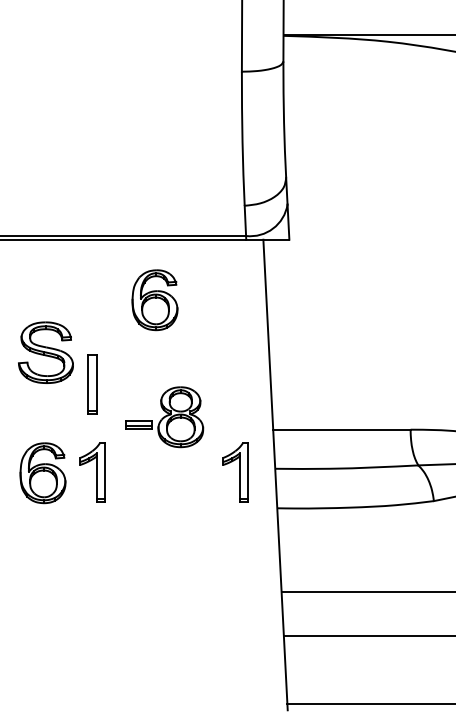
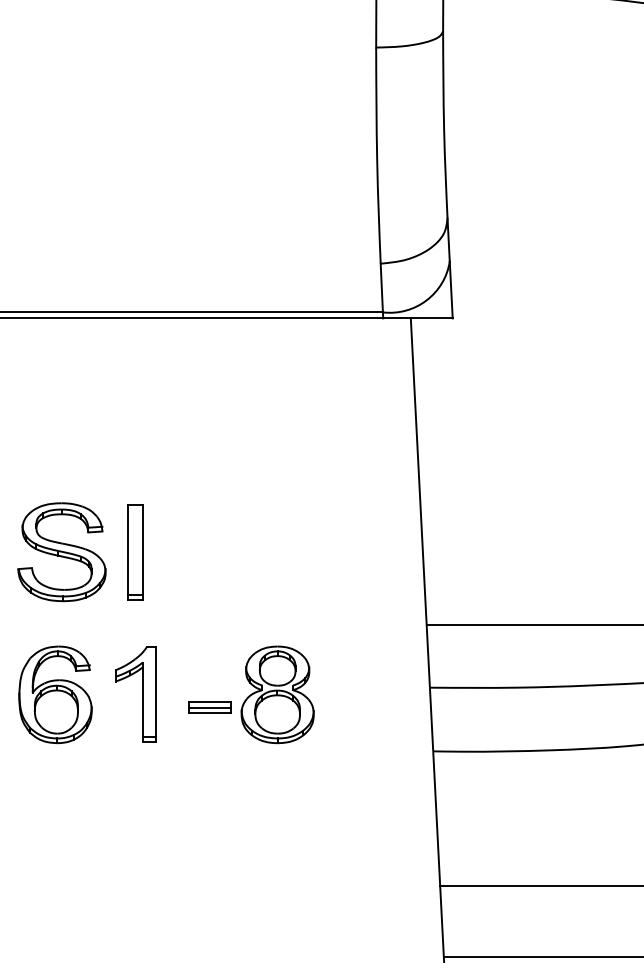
part: (154, 300) -> (235, 416), removed
part: (45, 352) -> (61, 551), moved
part: (164, 417) -> (251, 695), moved
part: (235, 472) -> (365, 693), removed

